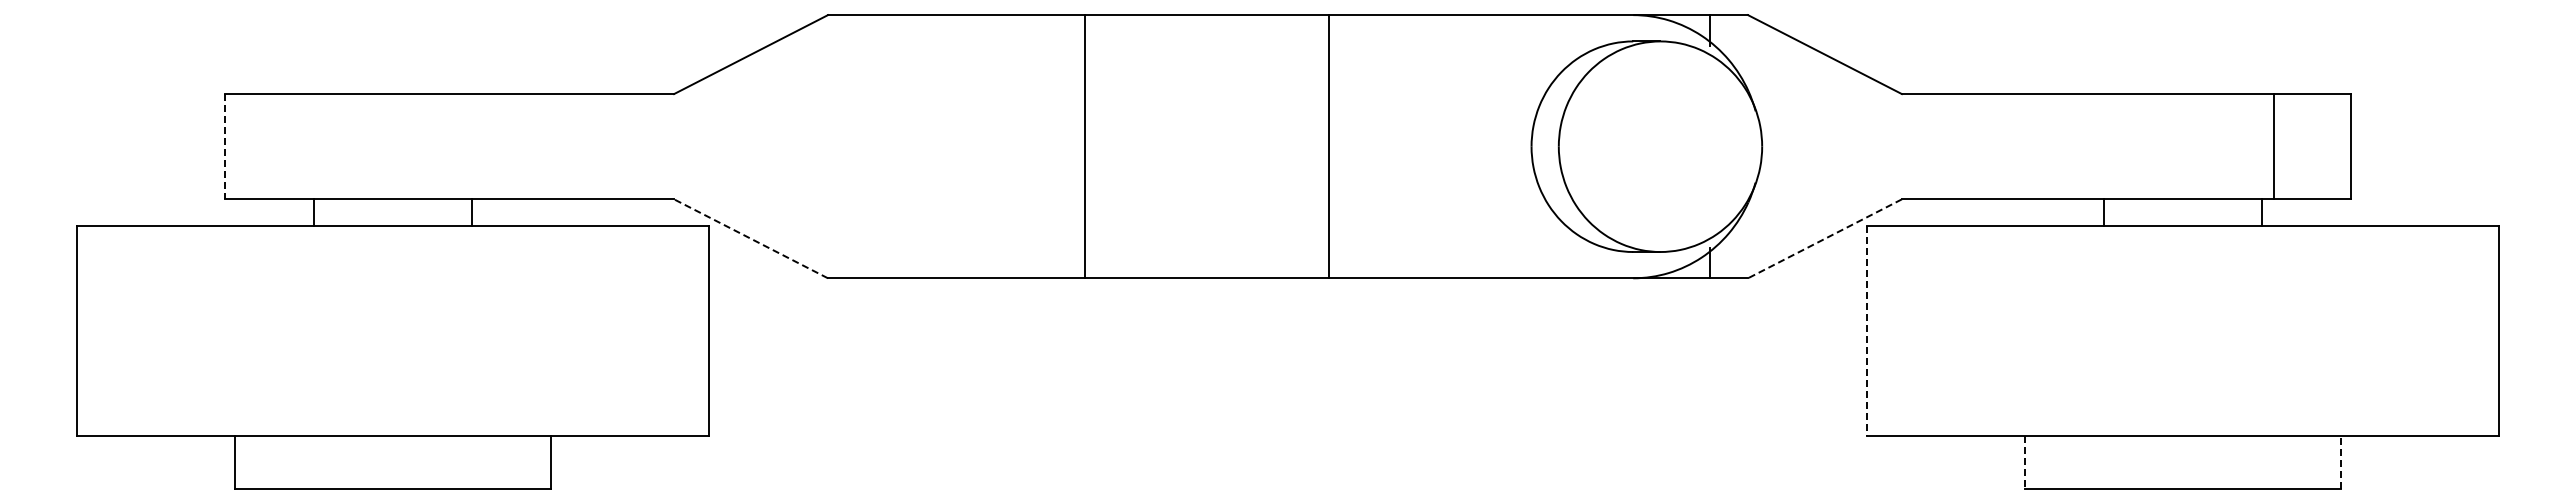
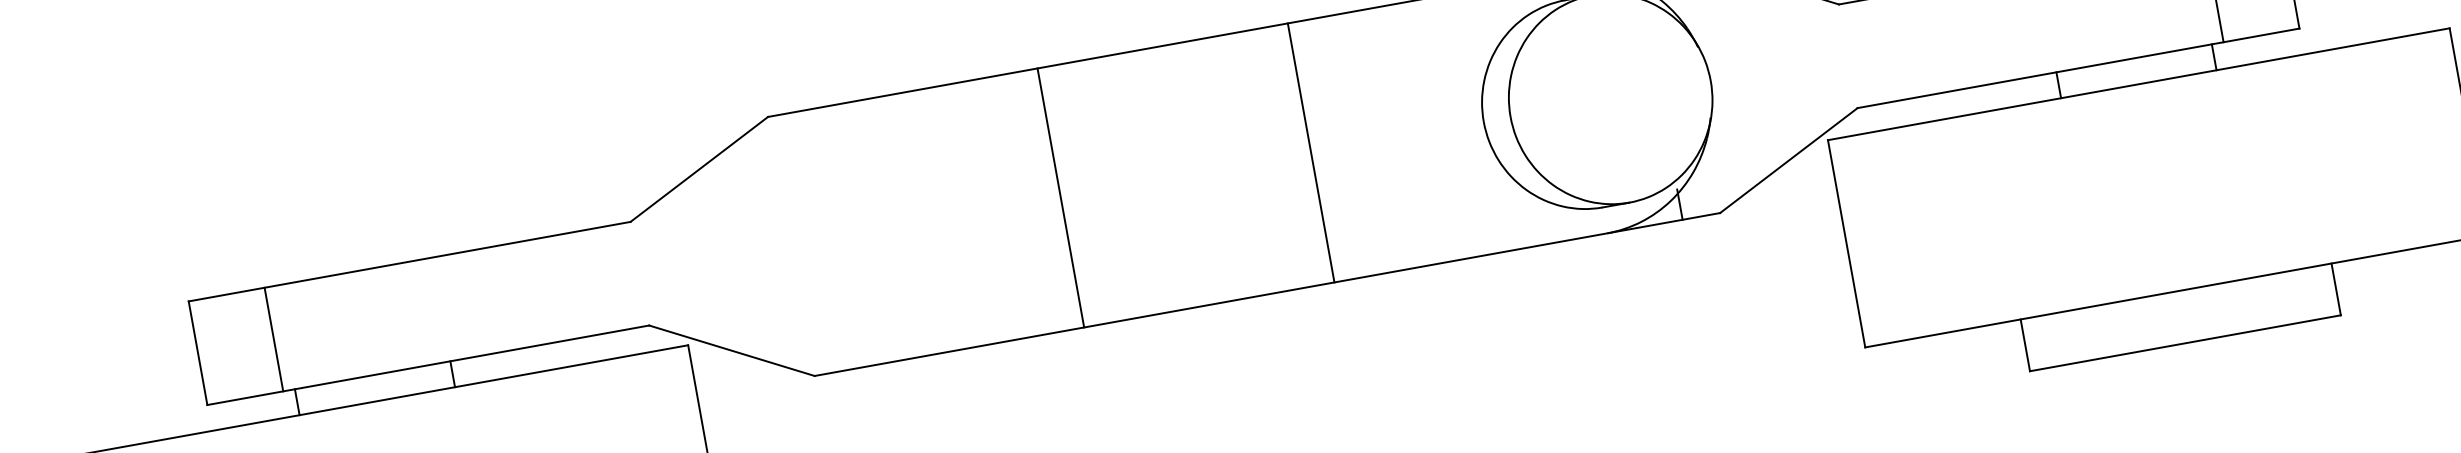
line: (225, 146) -> (198, 352), dashed -> solid
line: (302, 146) -> (274, 339), added
line: (1084, 146) -> (1060, 197), moved
line: (1329, 146) -> (1311, 152), moved
line: (750, 238) -> (731, 350), dashed -> solid
line: (1824, 239) -> (1788, 161), dashed -> solid
line: (1867, 331) -> (1847, 244), dashed -> solid
line: (2340, 462) -> (2335, 289), dashed -> solid
line: (2024, 463) -> (2025, 346), dashed -> solid

